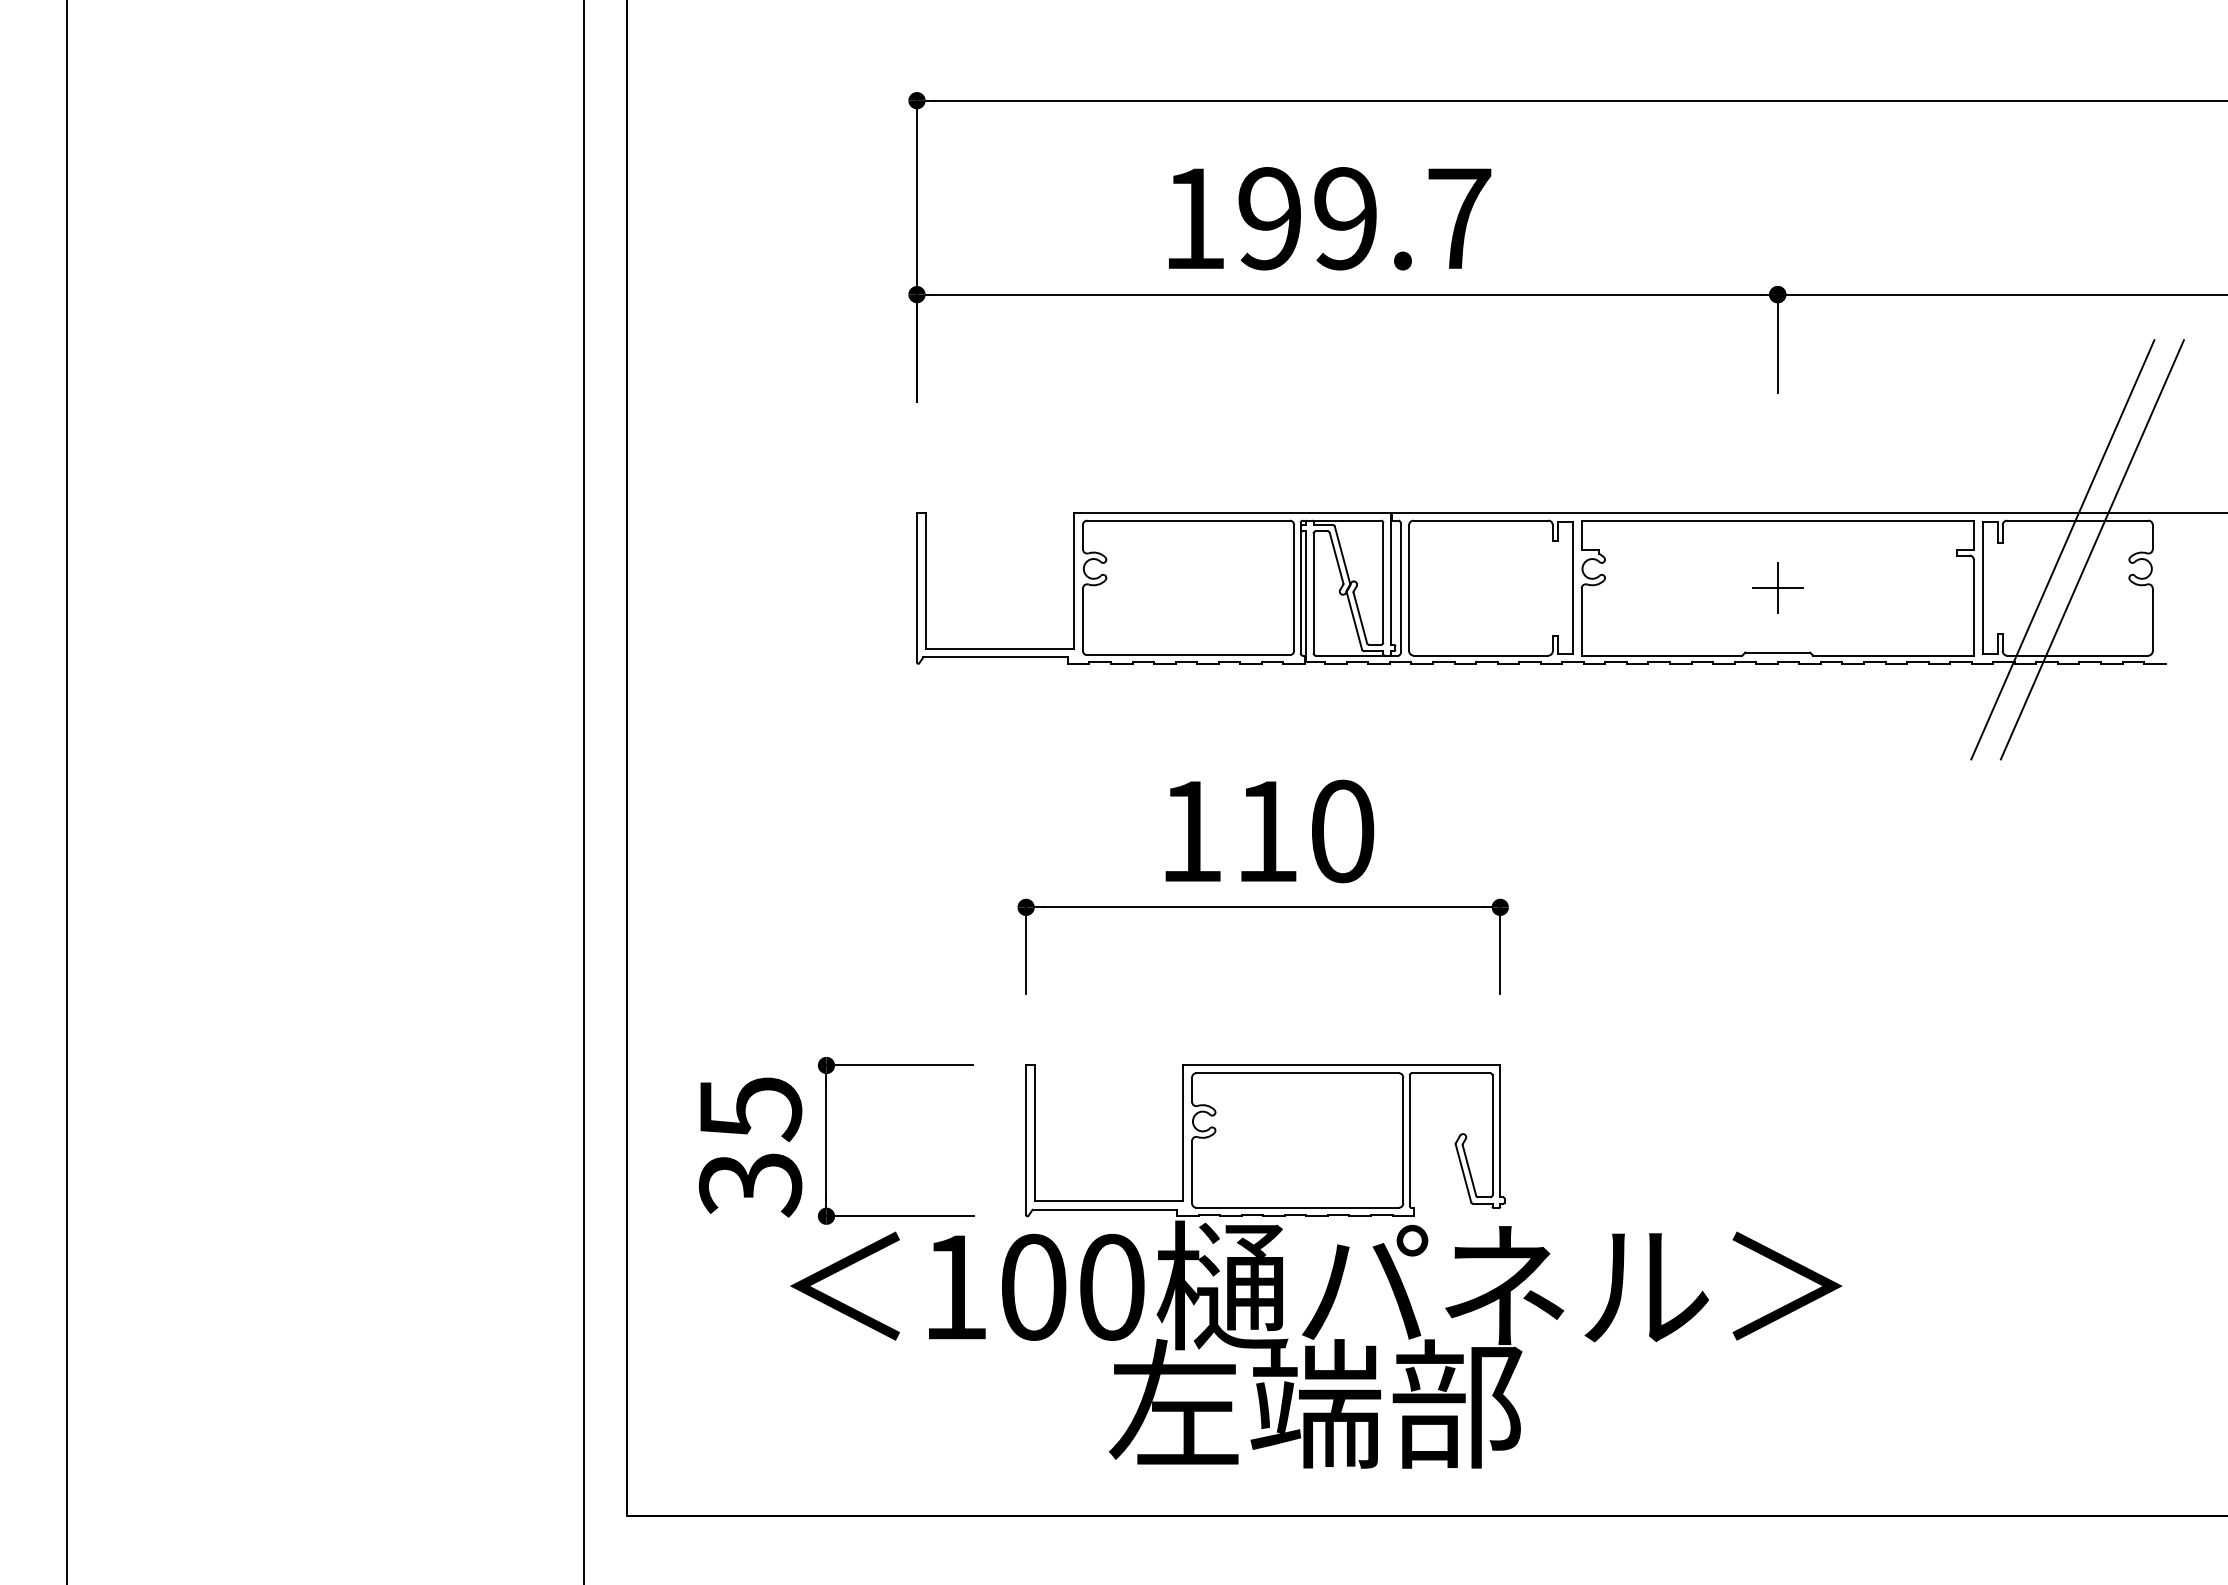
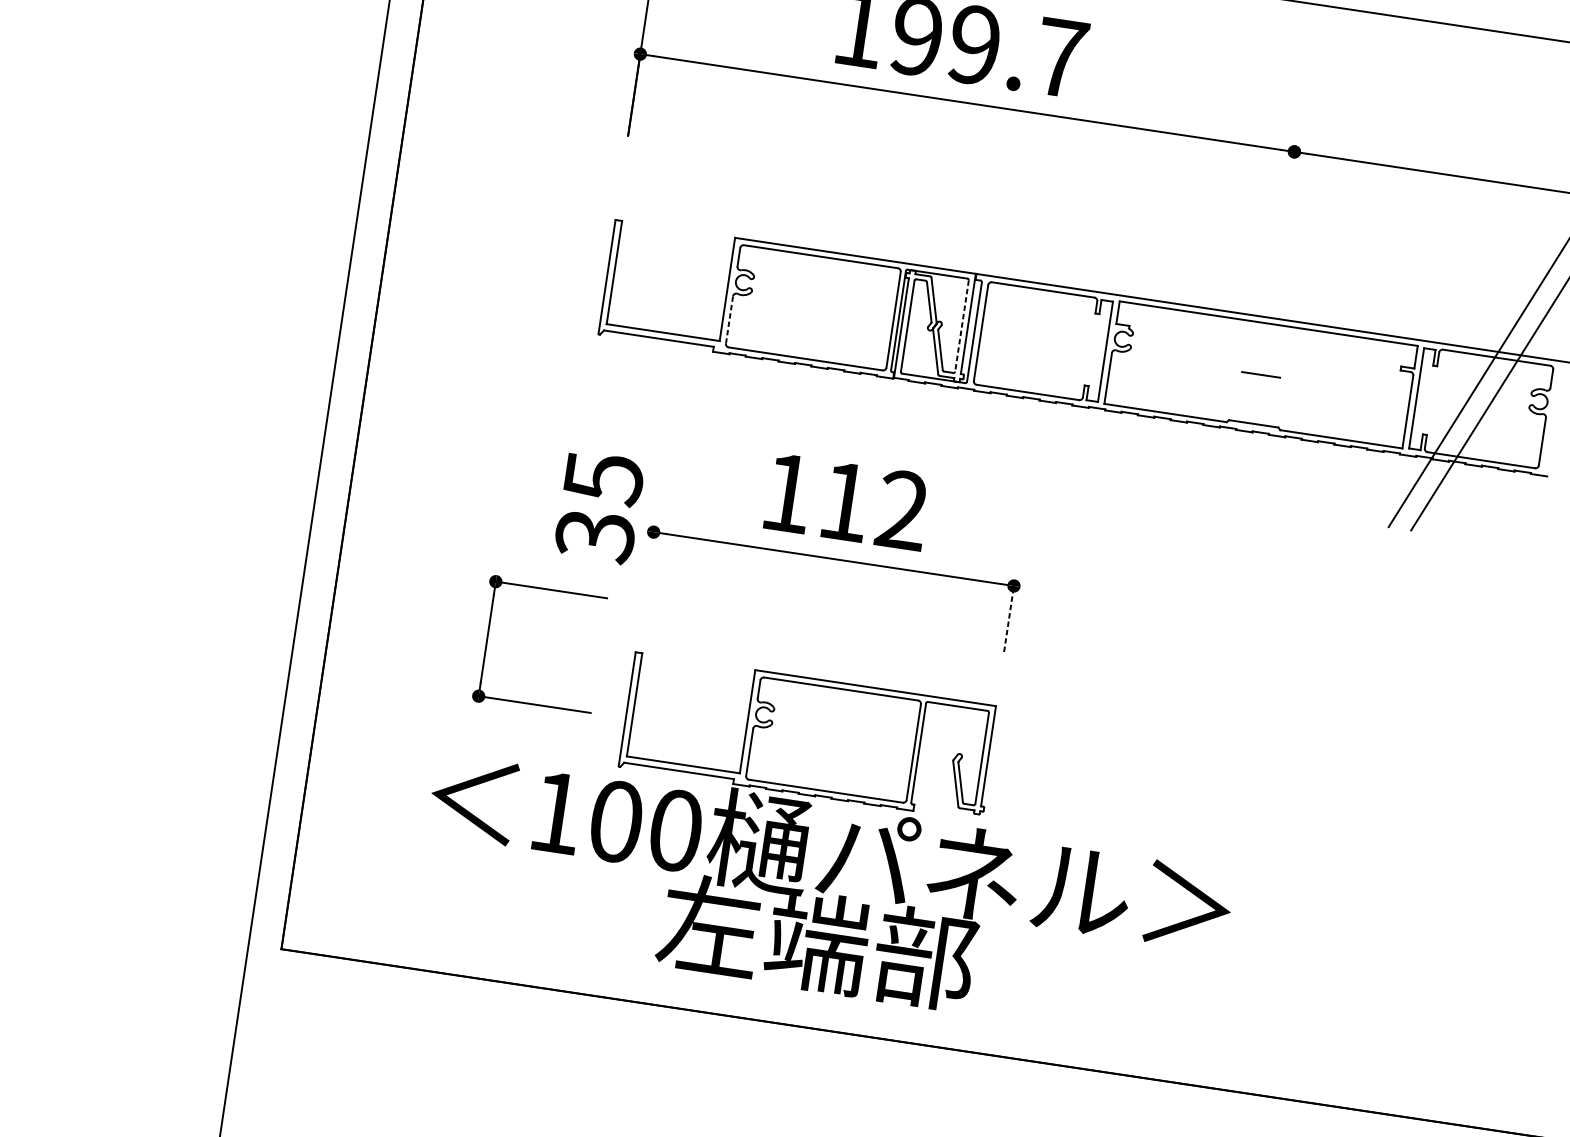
line: (1777, 343) -> (1288, 189), removed
line: (1383, 582) -> (962, 325), solid -> dashed
line: (1777, 588) -> (1260, 375), removed
line: (1082, 619) -> (729, 319), solid -> dashed
text: (1342, 831) -> (902, 510), 110 -> 112
line: (1026, 950) -> (649, 564), removed
line: (1500, 950) -> (1009, 618), solid -> dashed
part: (826, 1140) -> (487, 638), moved
text: (750, 1147) -> (599, 507), moved

